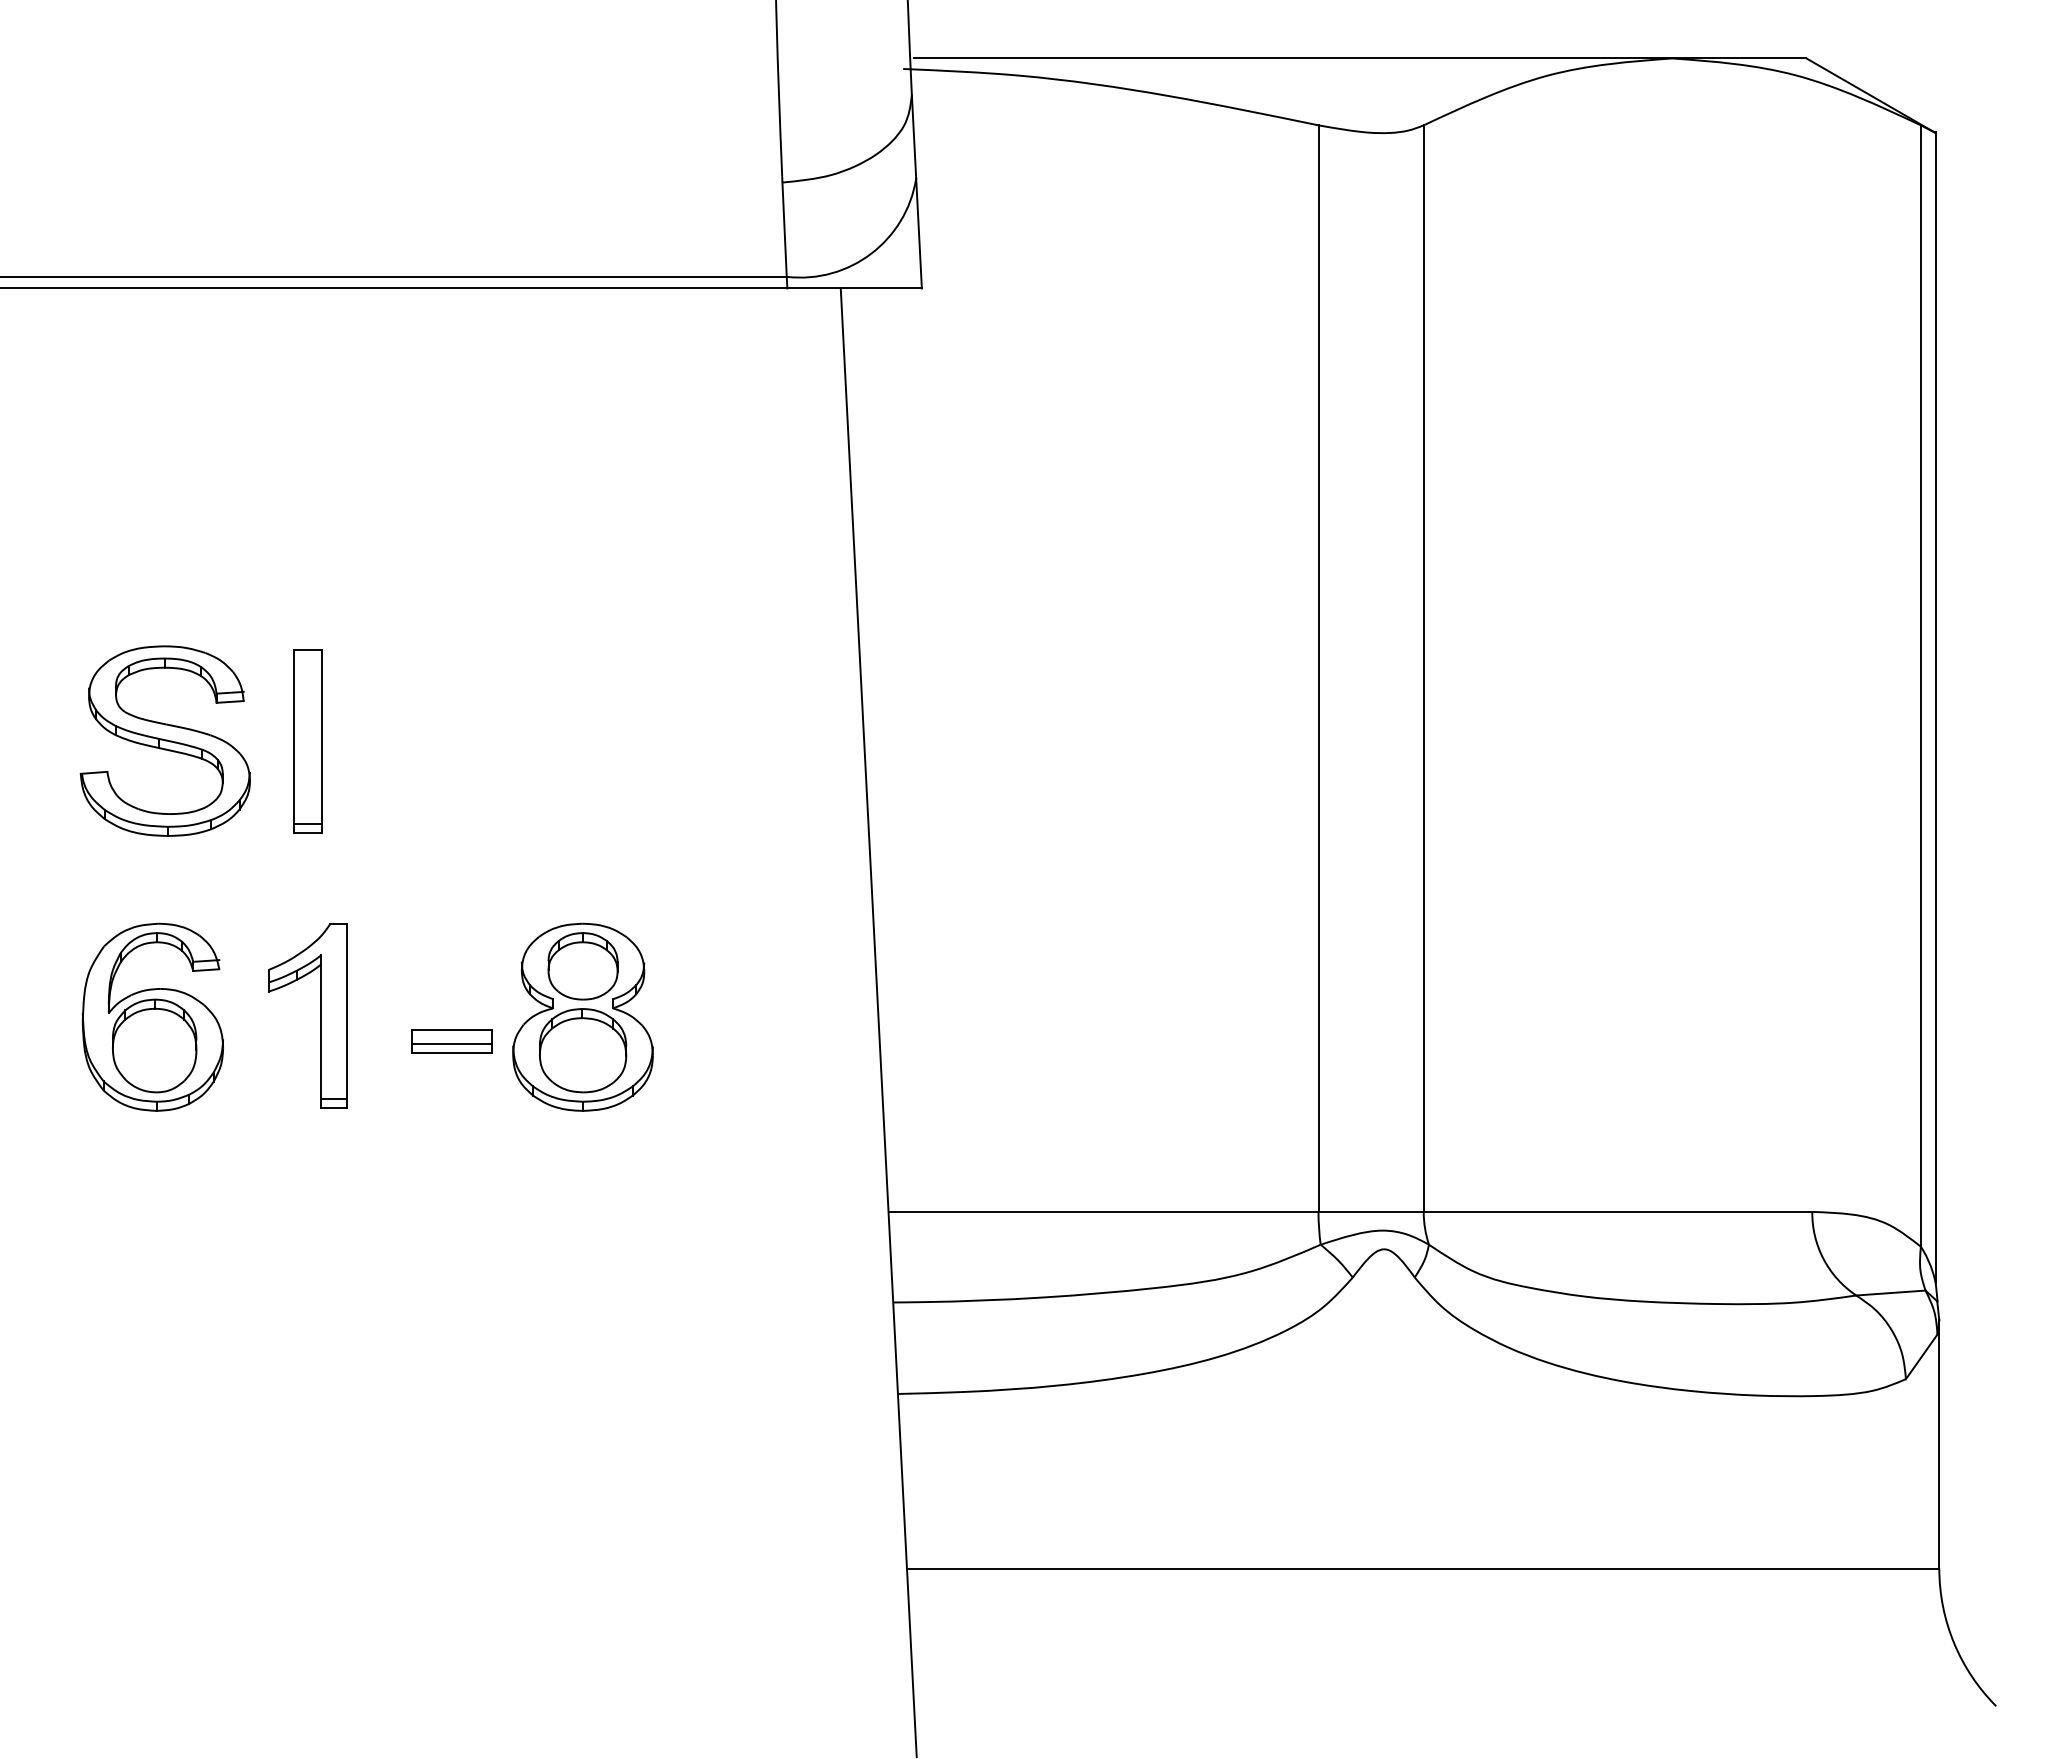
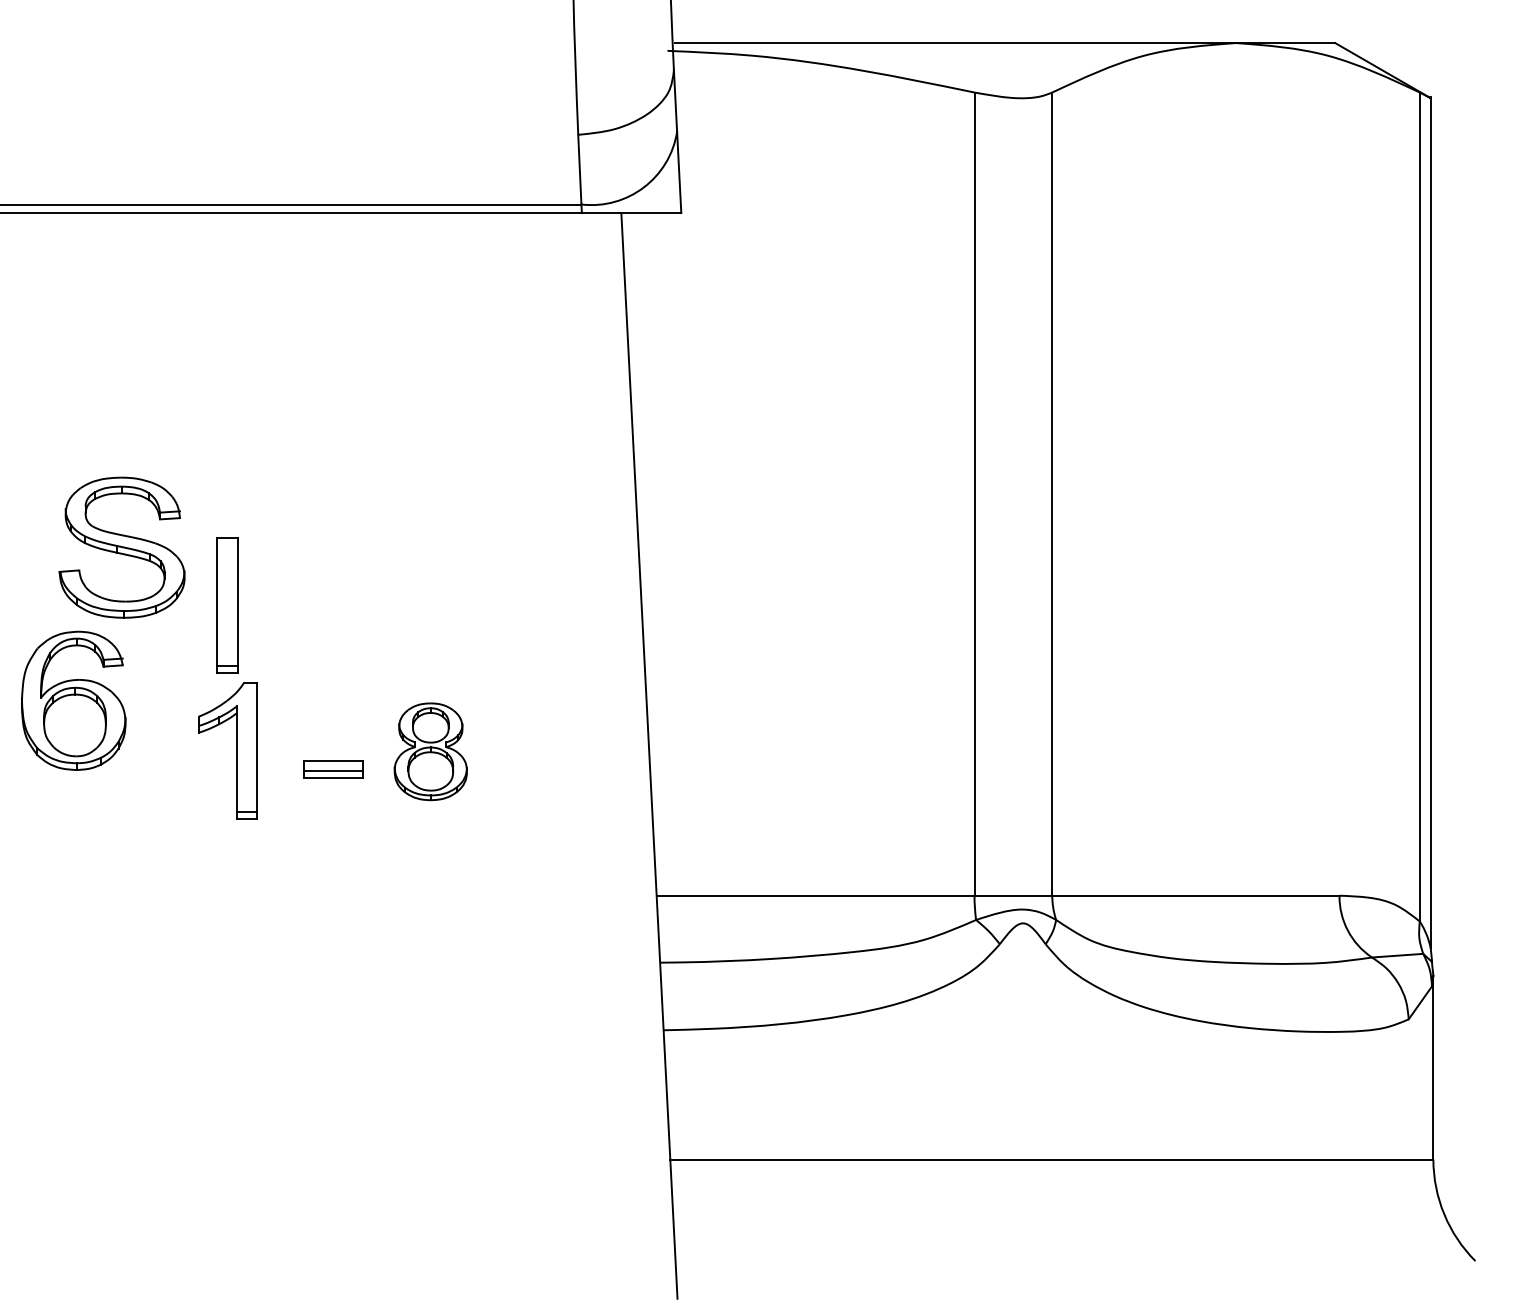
part: (307, 741) -> (227, 605), moved
part: (152, 1016) -> (73, 700), moved
part: (582, 1016) -> (430, 751), size x0.7

